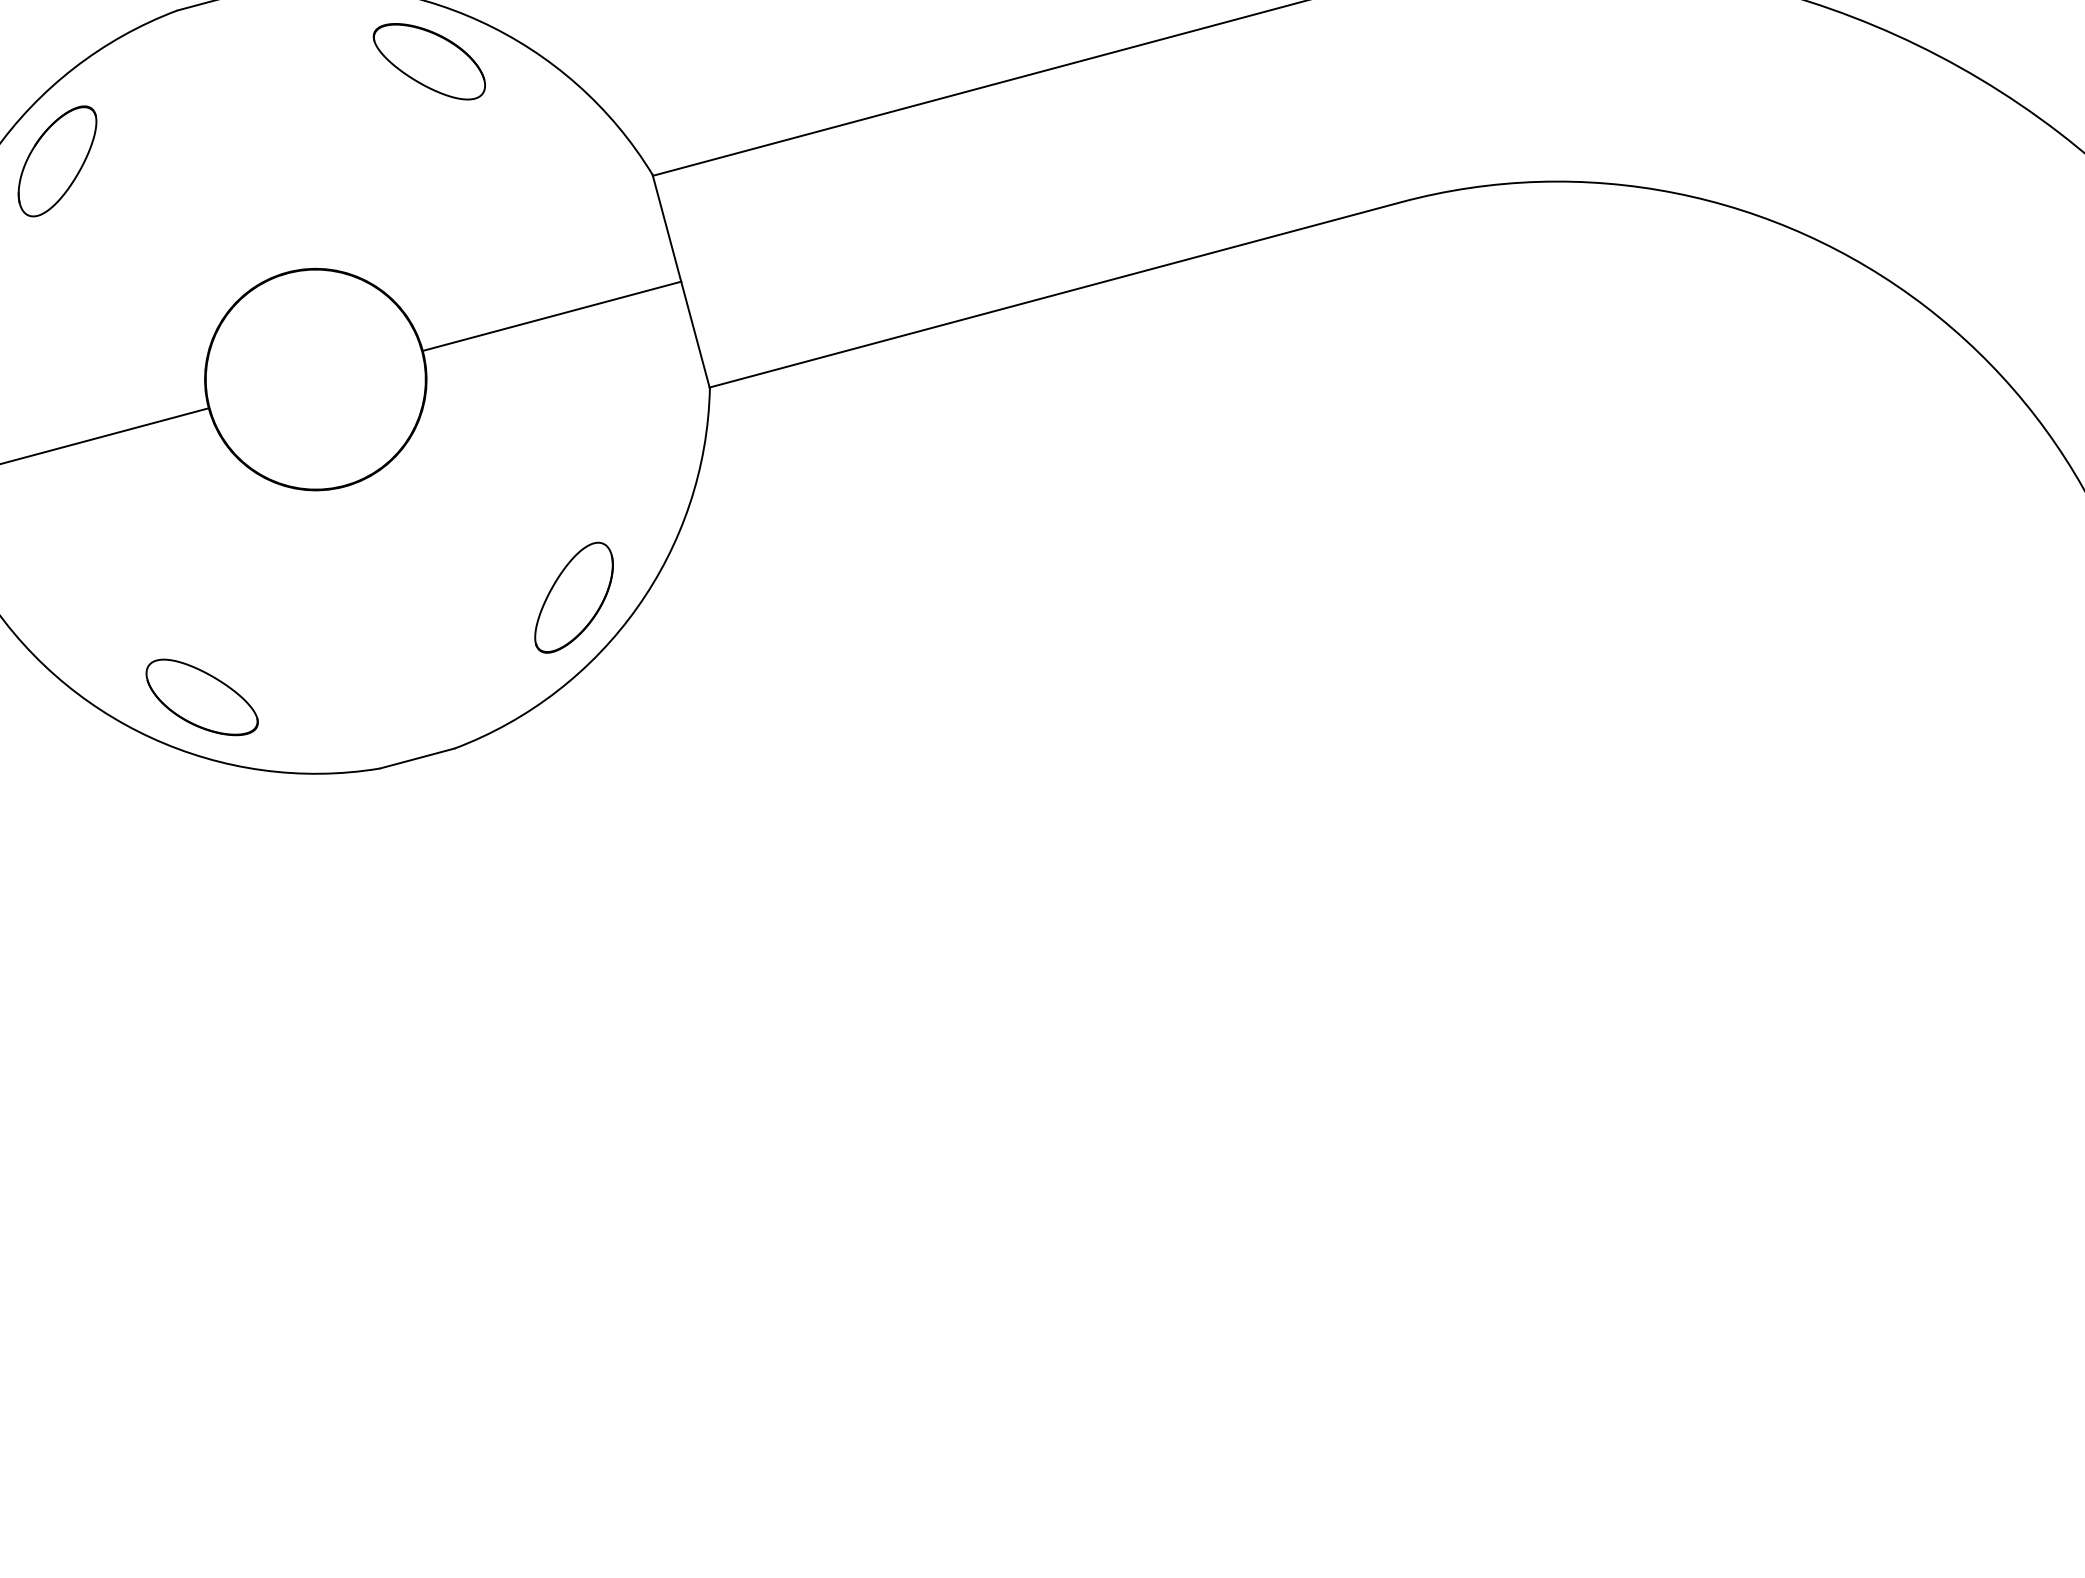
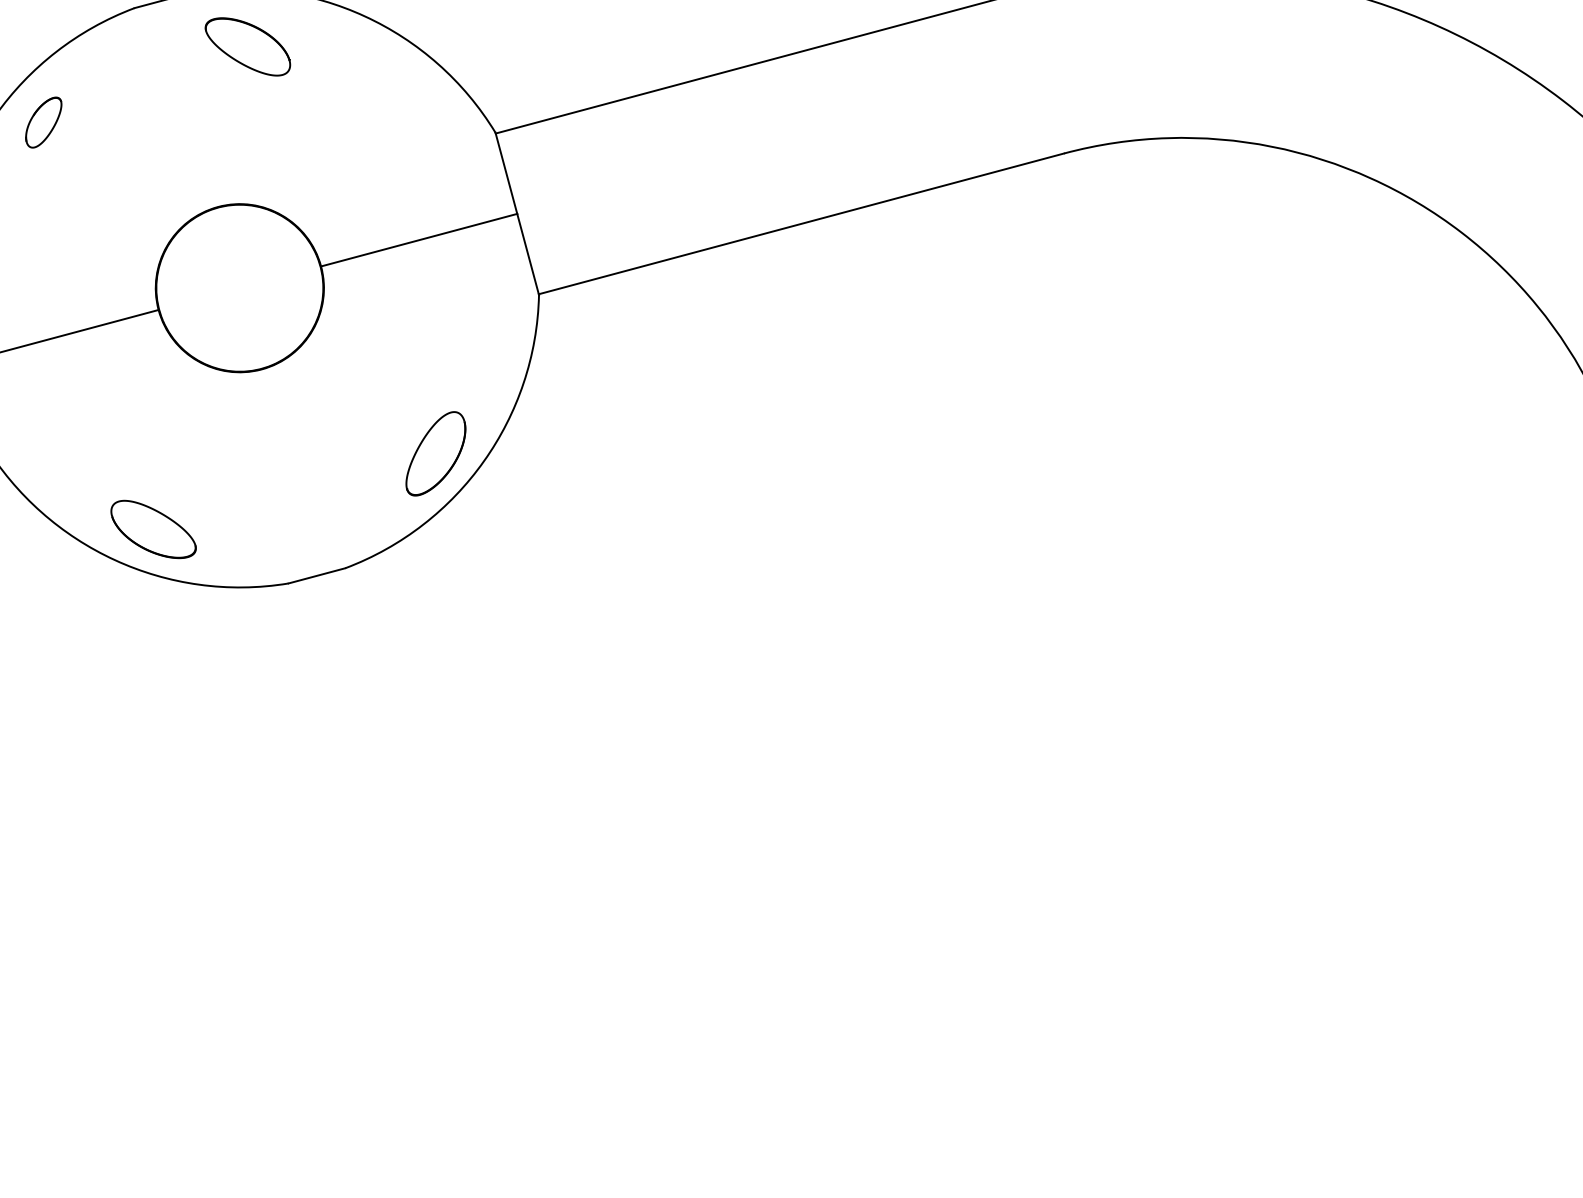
part: (428, 61) -> (247, 46), moved
part: (57, 161) -> (43, 122), size x0.6

